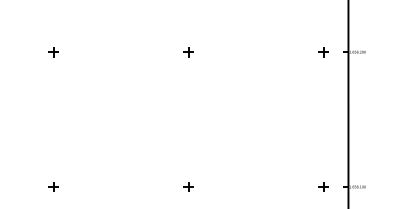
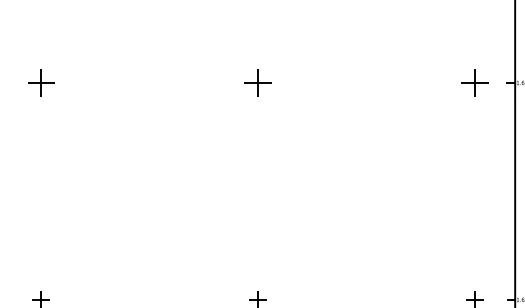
part: (53, 52) -> (40, 83), size x1.6
part: (188, 52) -> (257, 83), size x1.6
part: (323, 52) -> (474, 83), size x1.6

